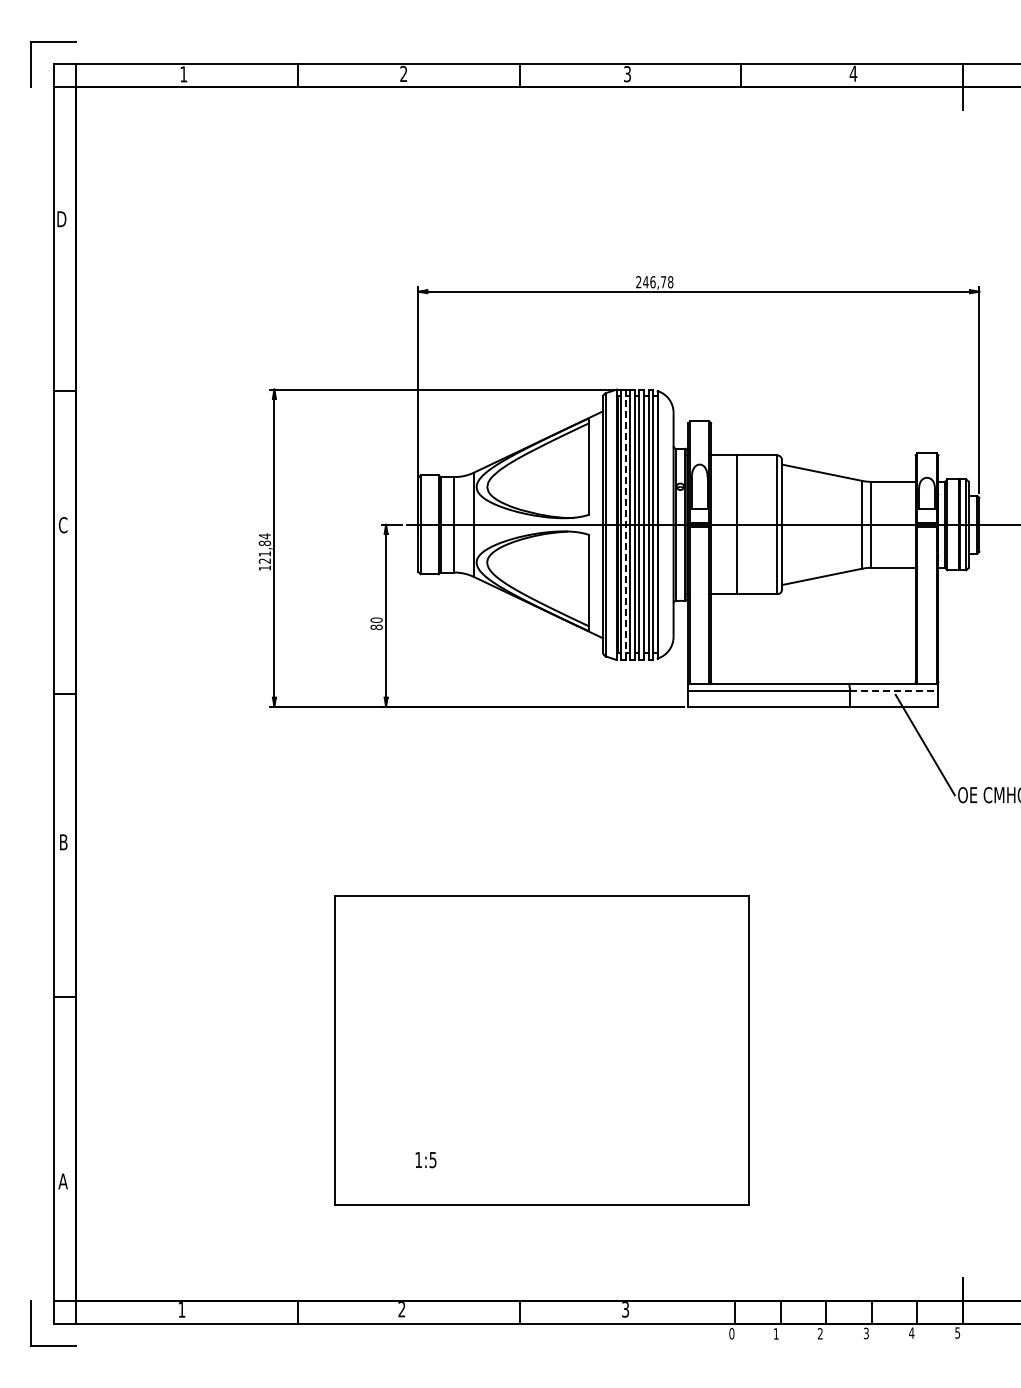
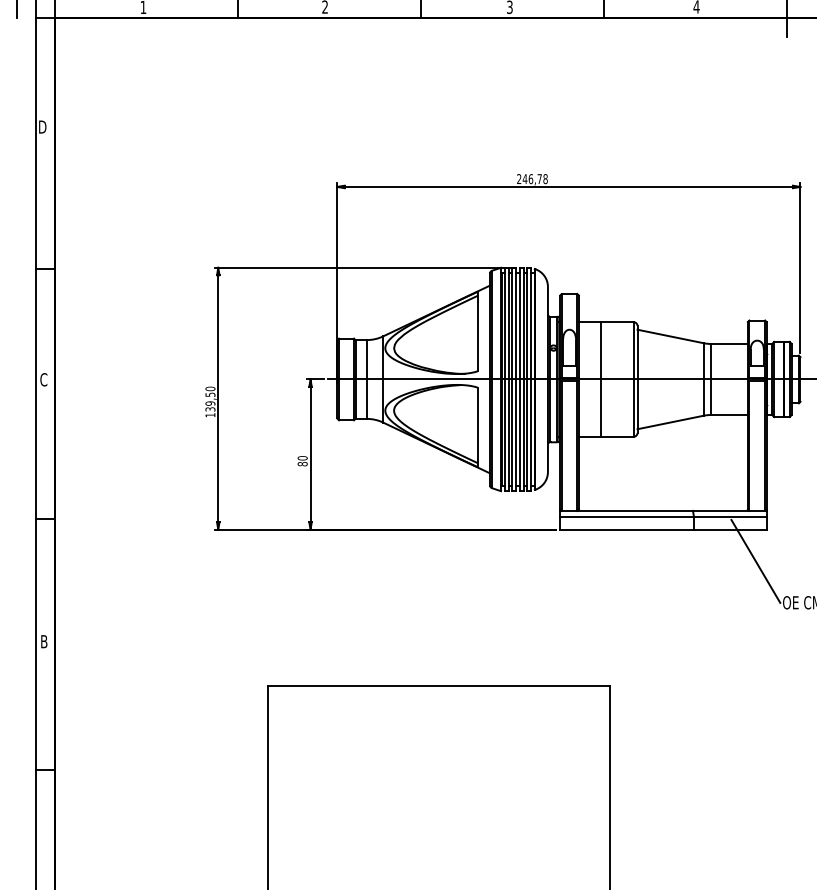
line: (625, 524) -> (508, 379), dashed -> solid
text: (264, 548) -> (210, 399), 121,84 -> 139,50
line: (894, 690) -> (730, 516), dashed -> solid

